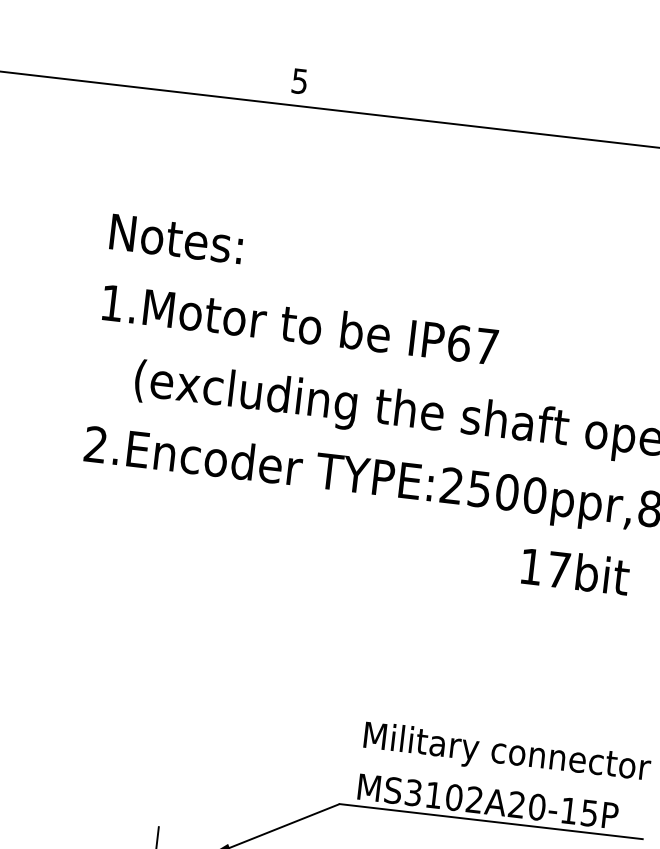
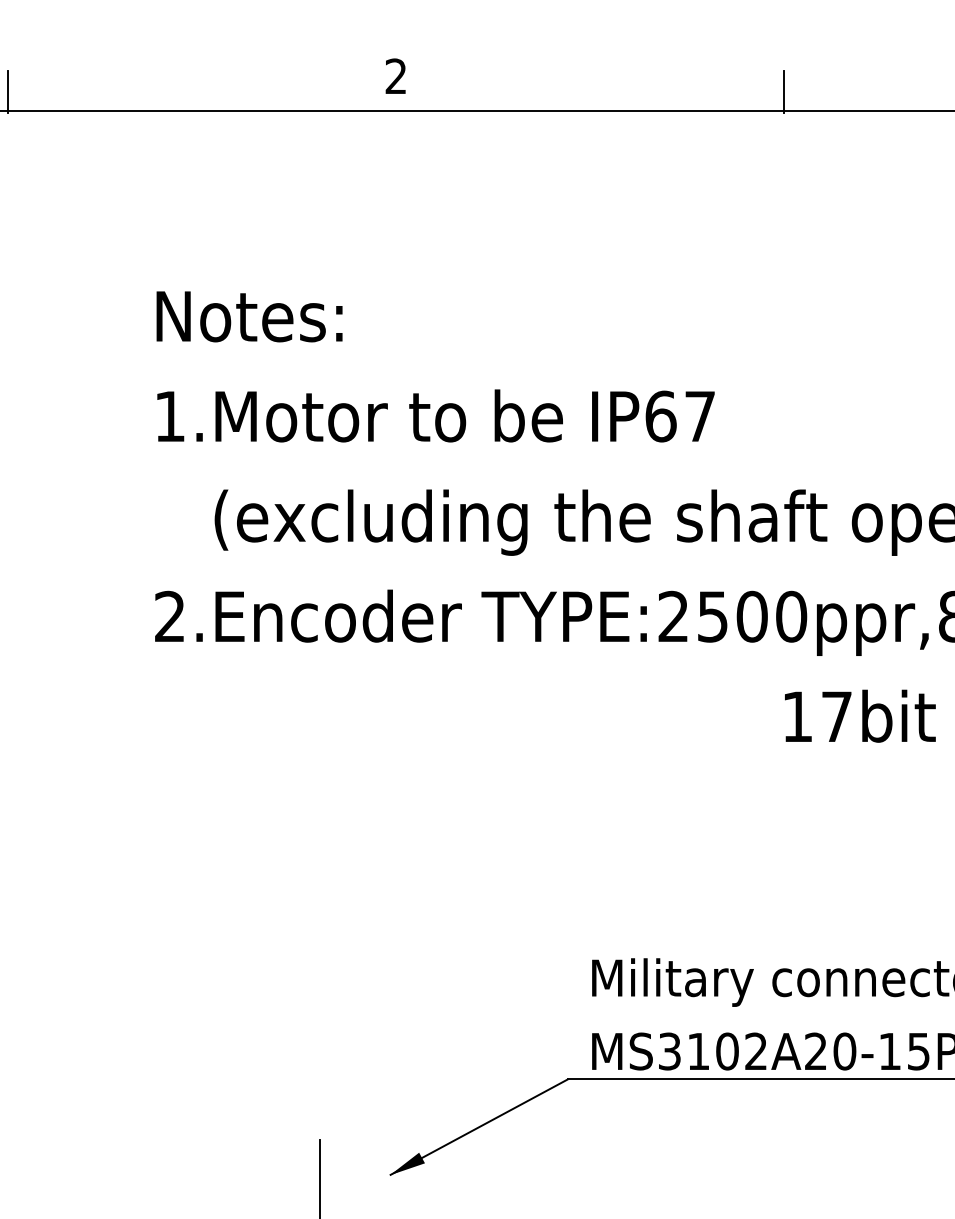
line: (24, 60) -> (8, 91), added
text: (299, 81) -> (395, 76), 5 -> 2
line: (572, 123) -> (783, 91), added

